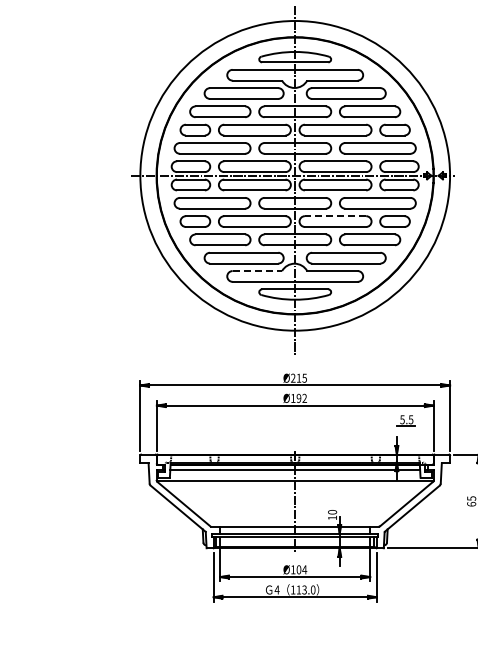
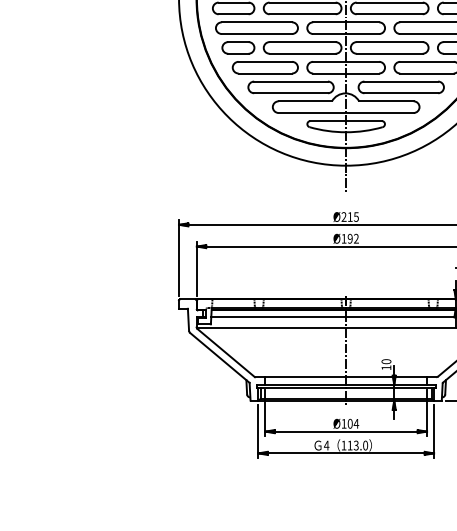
line: (335, 216) -> (389, 42), dashed -> solid
line: (257, 271) -> (305, 101), dashed -> solid

